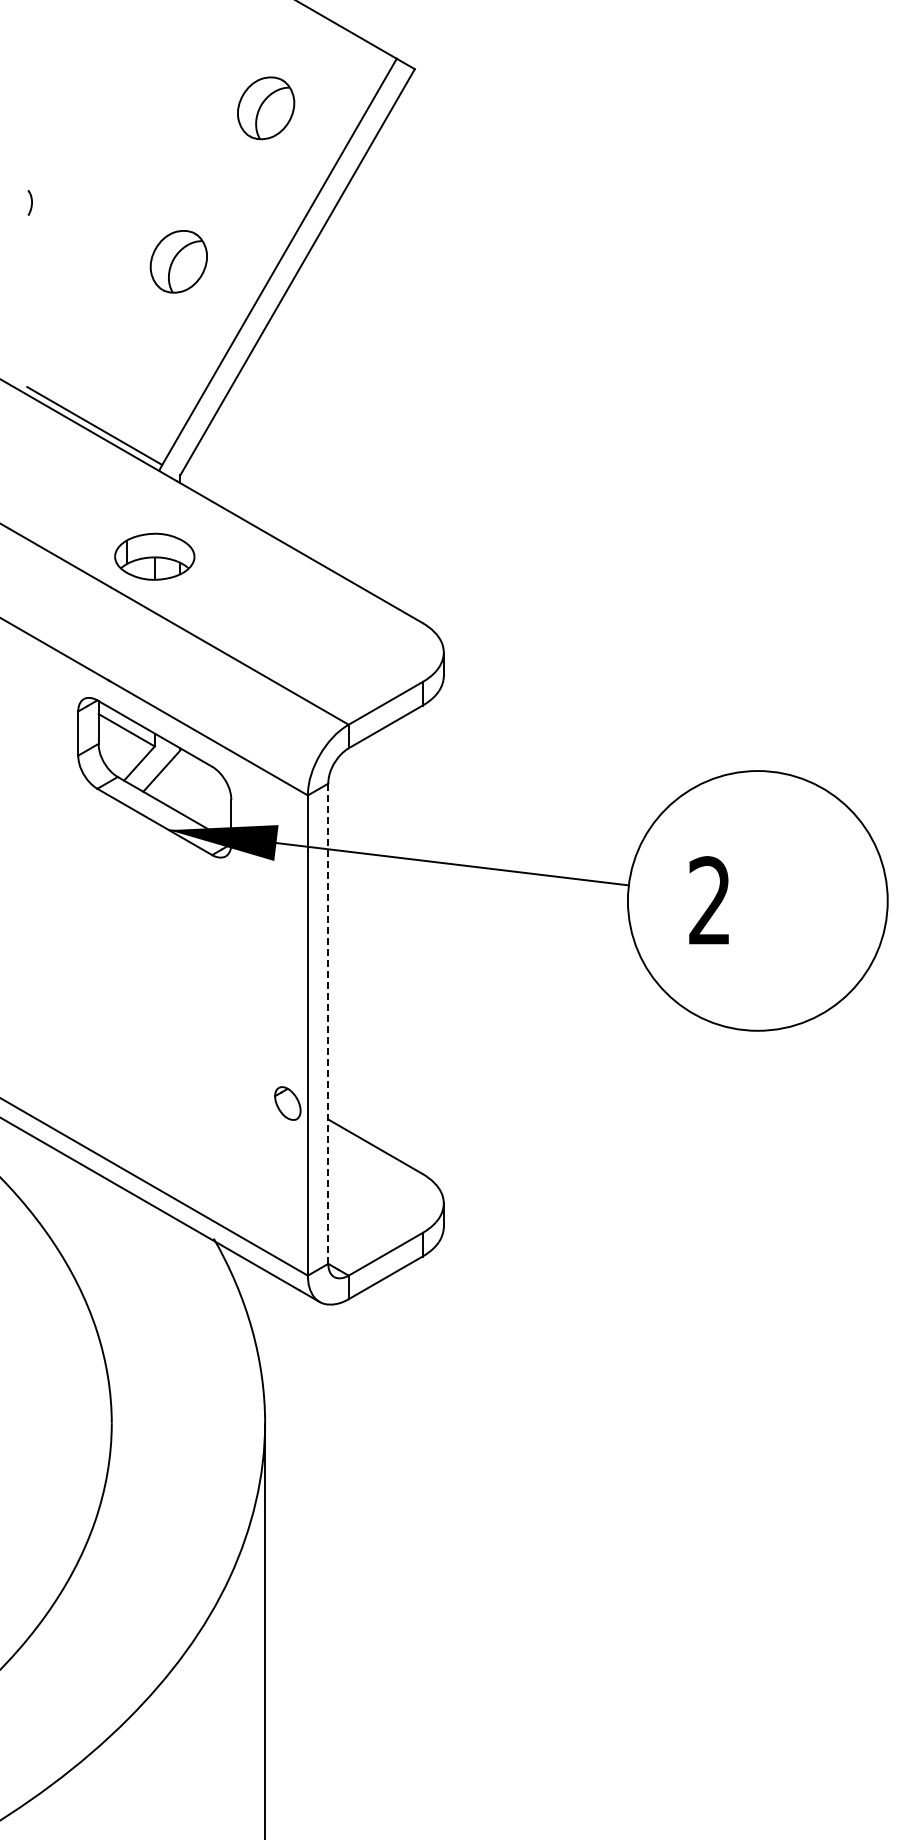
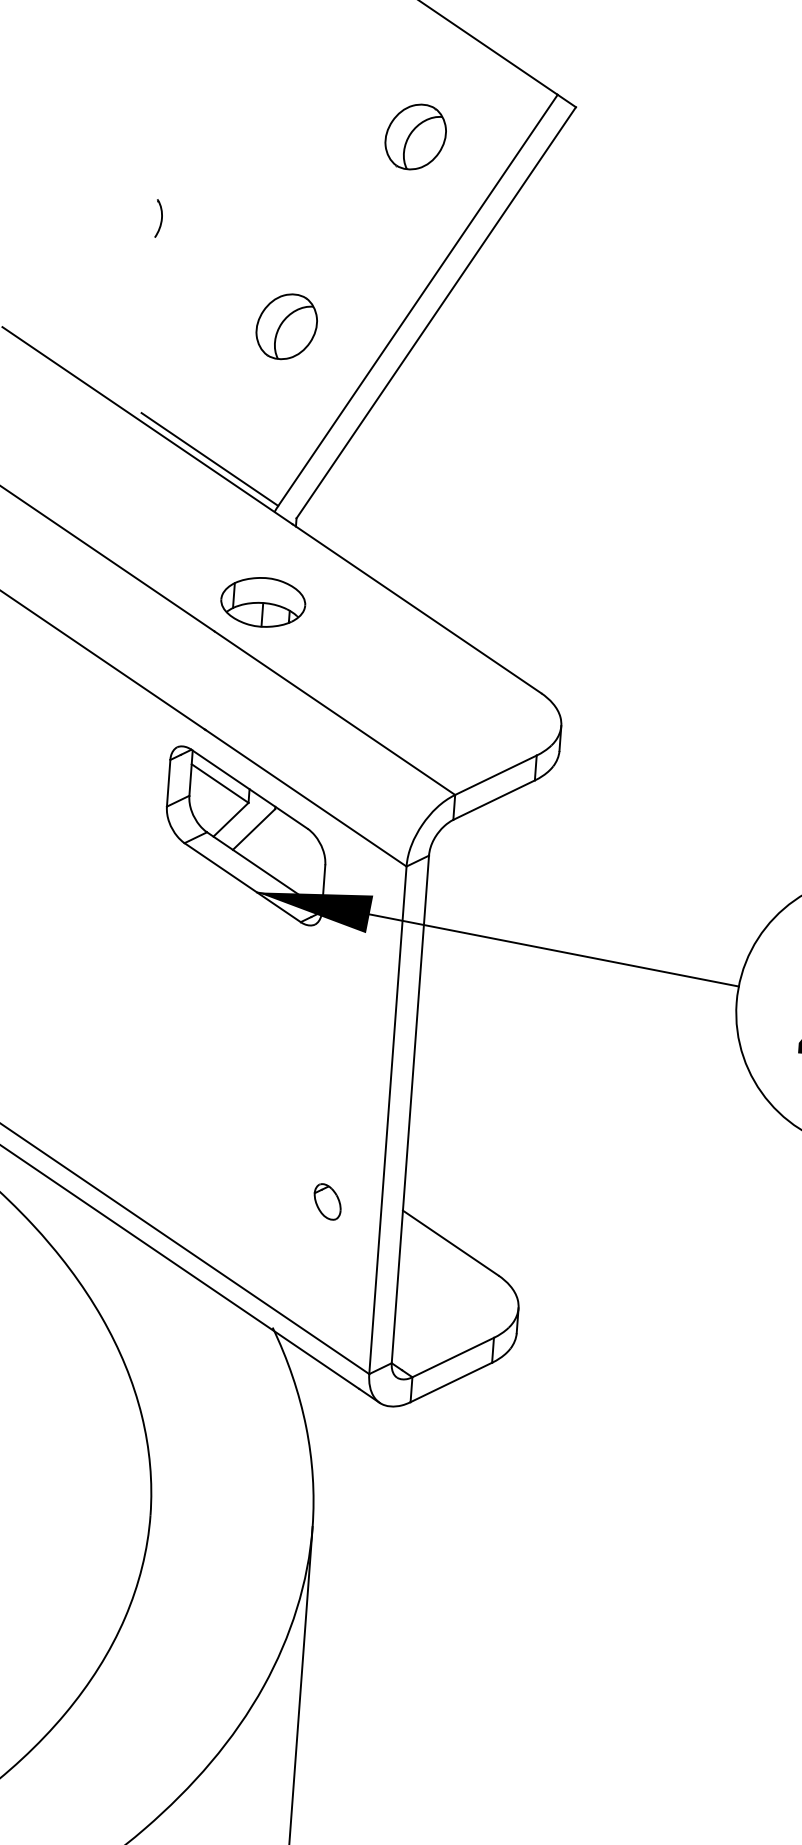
part: (29, 202) -> (158, 218), size x1.43
part: (178, 261) -> (286, 326), moved
line: (328, 1024) -> (410, 1110), dashed -> solid
part: (287, 1103) -> (327, 1201), moved

